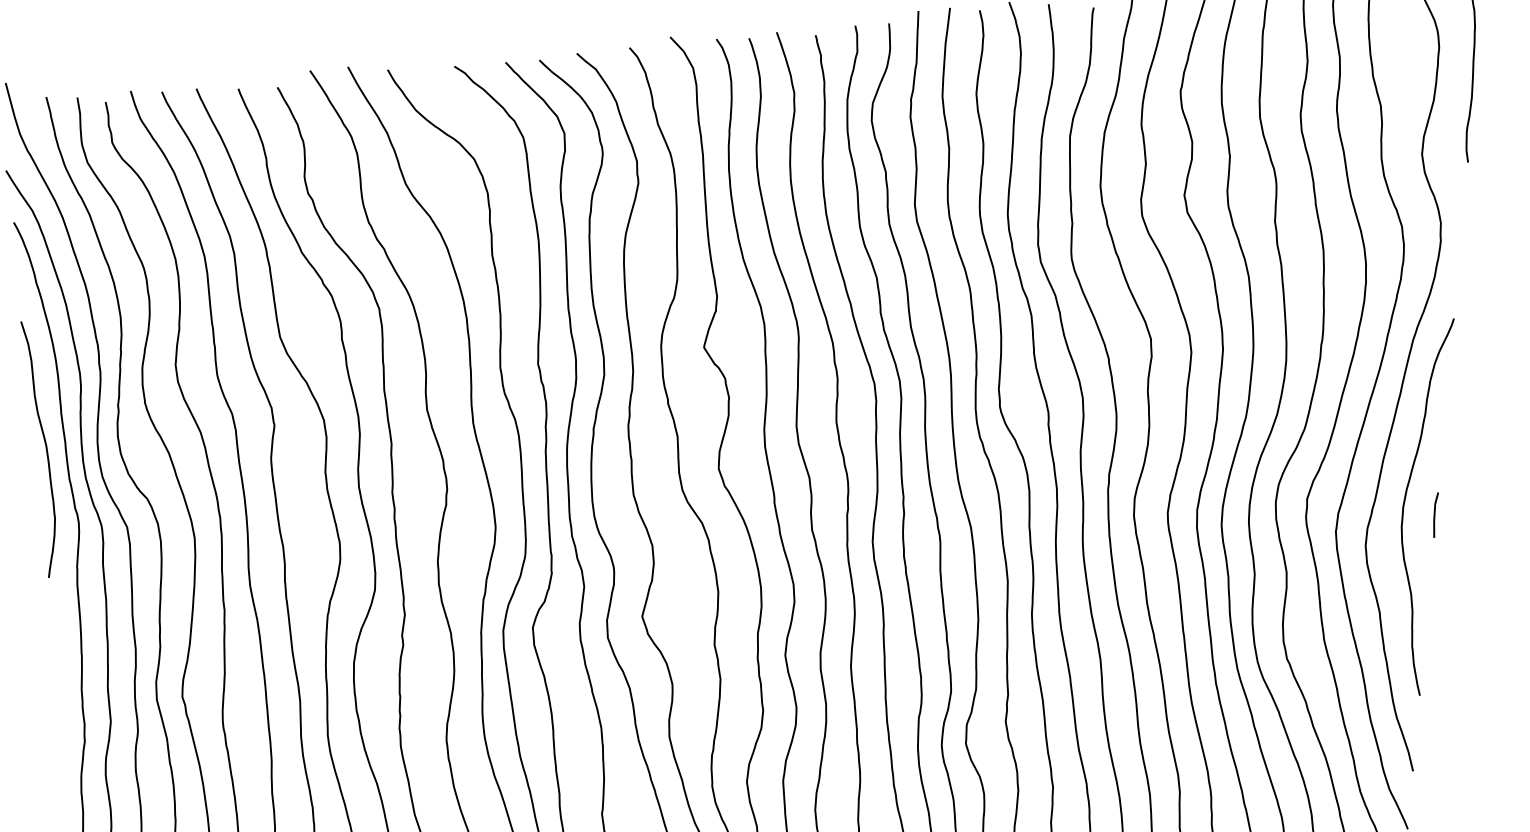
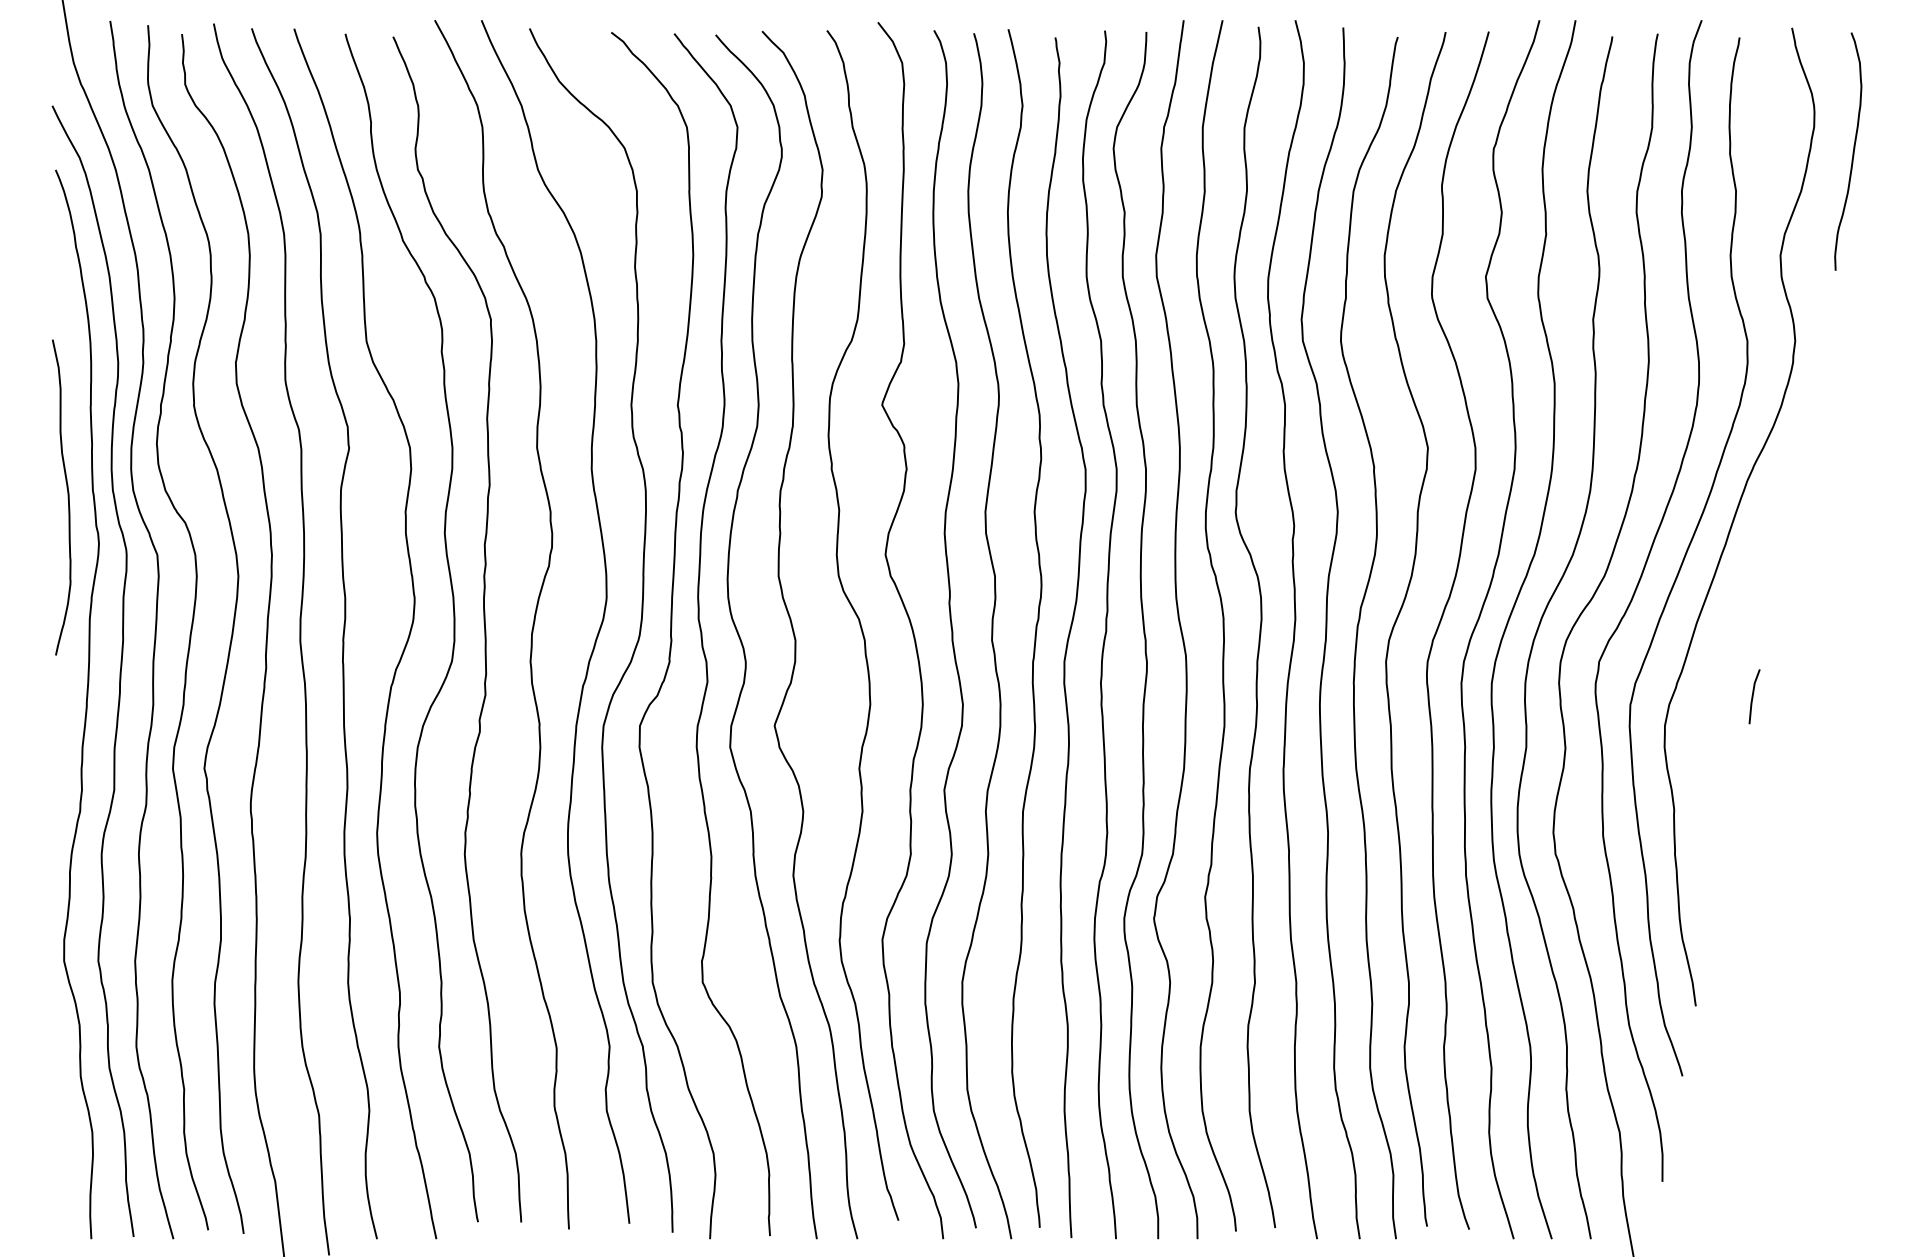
curve: (45, 448) -> (67, 497), moved
curve: (1405, 499) -> (1719, 673), removed

